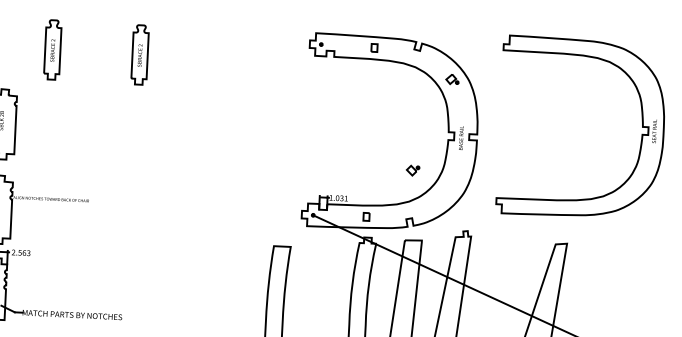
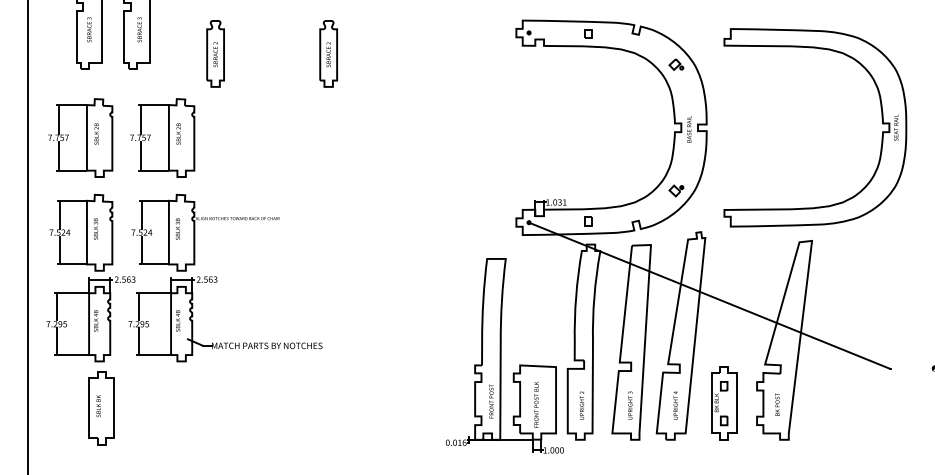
part: (52, 49) -> (215, 53), moved
part: (641, 123) -> (881, 119), moved
part: (413, 170) -> (676, 190), moved

